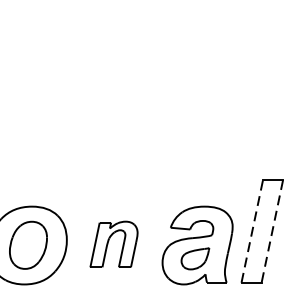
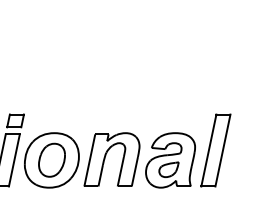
line: (251, 231) -> (208, 150), dashed -> solid
line: (271, 231) -> (222, 150), dashed -> solid
part: (113, 244) -> (111, 159), size x1.67

